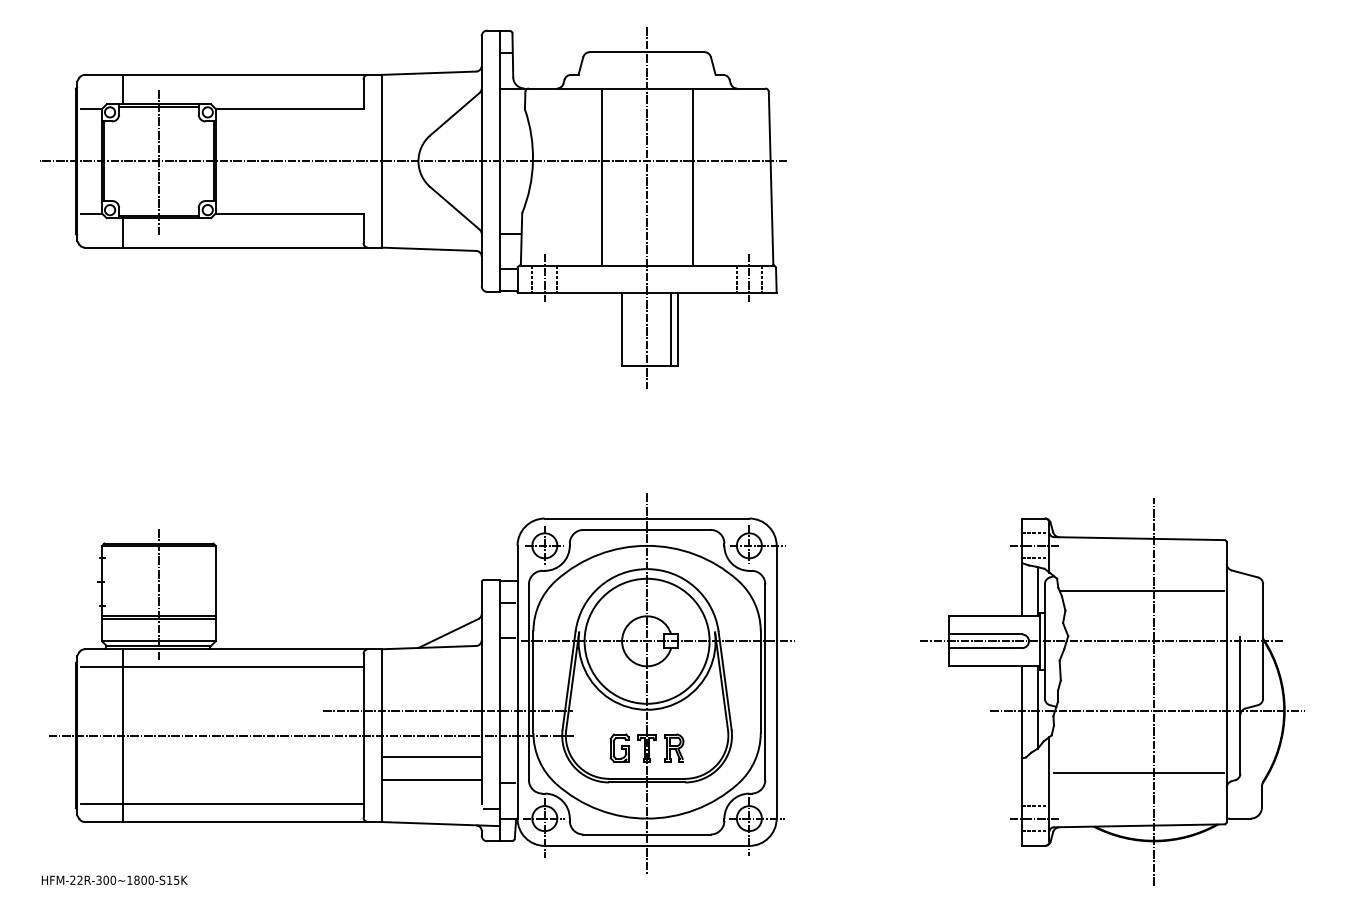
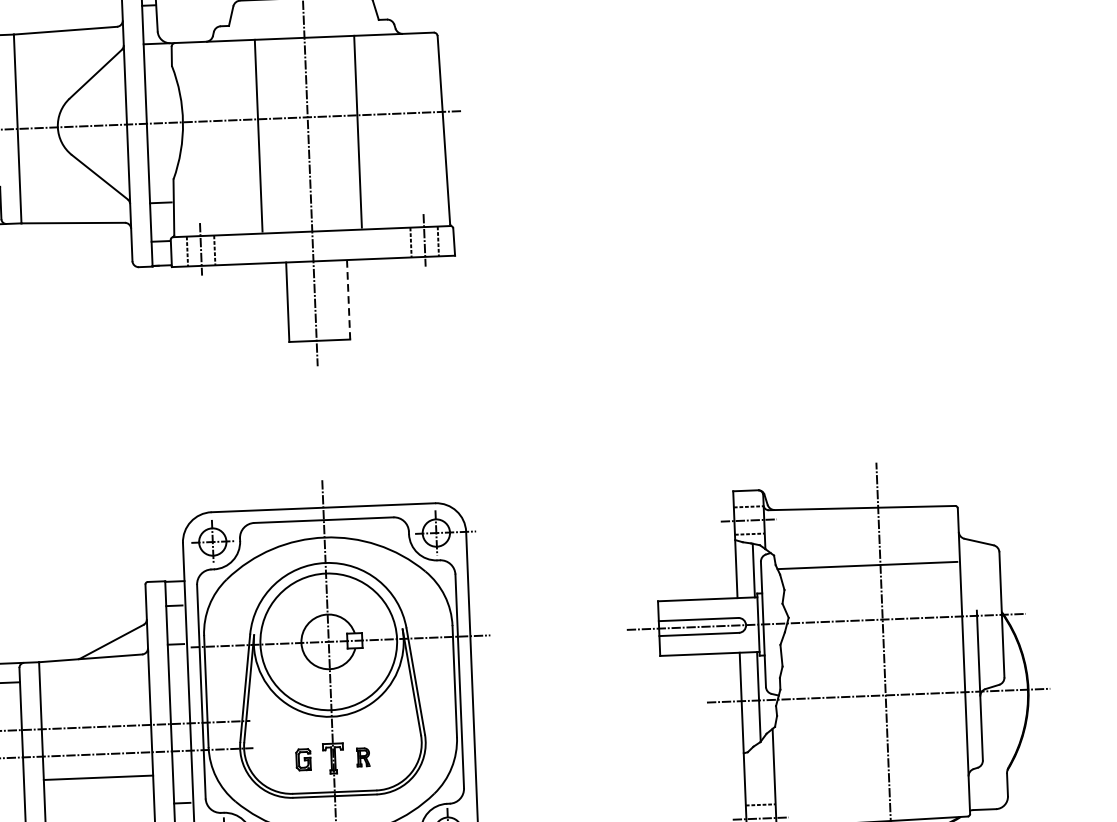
line: (671, 329) -> (341, 300), removed
line: (677, 329) -> (348, 299), solid -> dashed
part: (619, 747) -> (303, 759), size x0.7
part: (674, 747) -> (363, 756), size x0.6
line: (1138, 773) -> (871, 764), removed
line: (431, 780) -> (99, 803), removed

